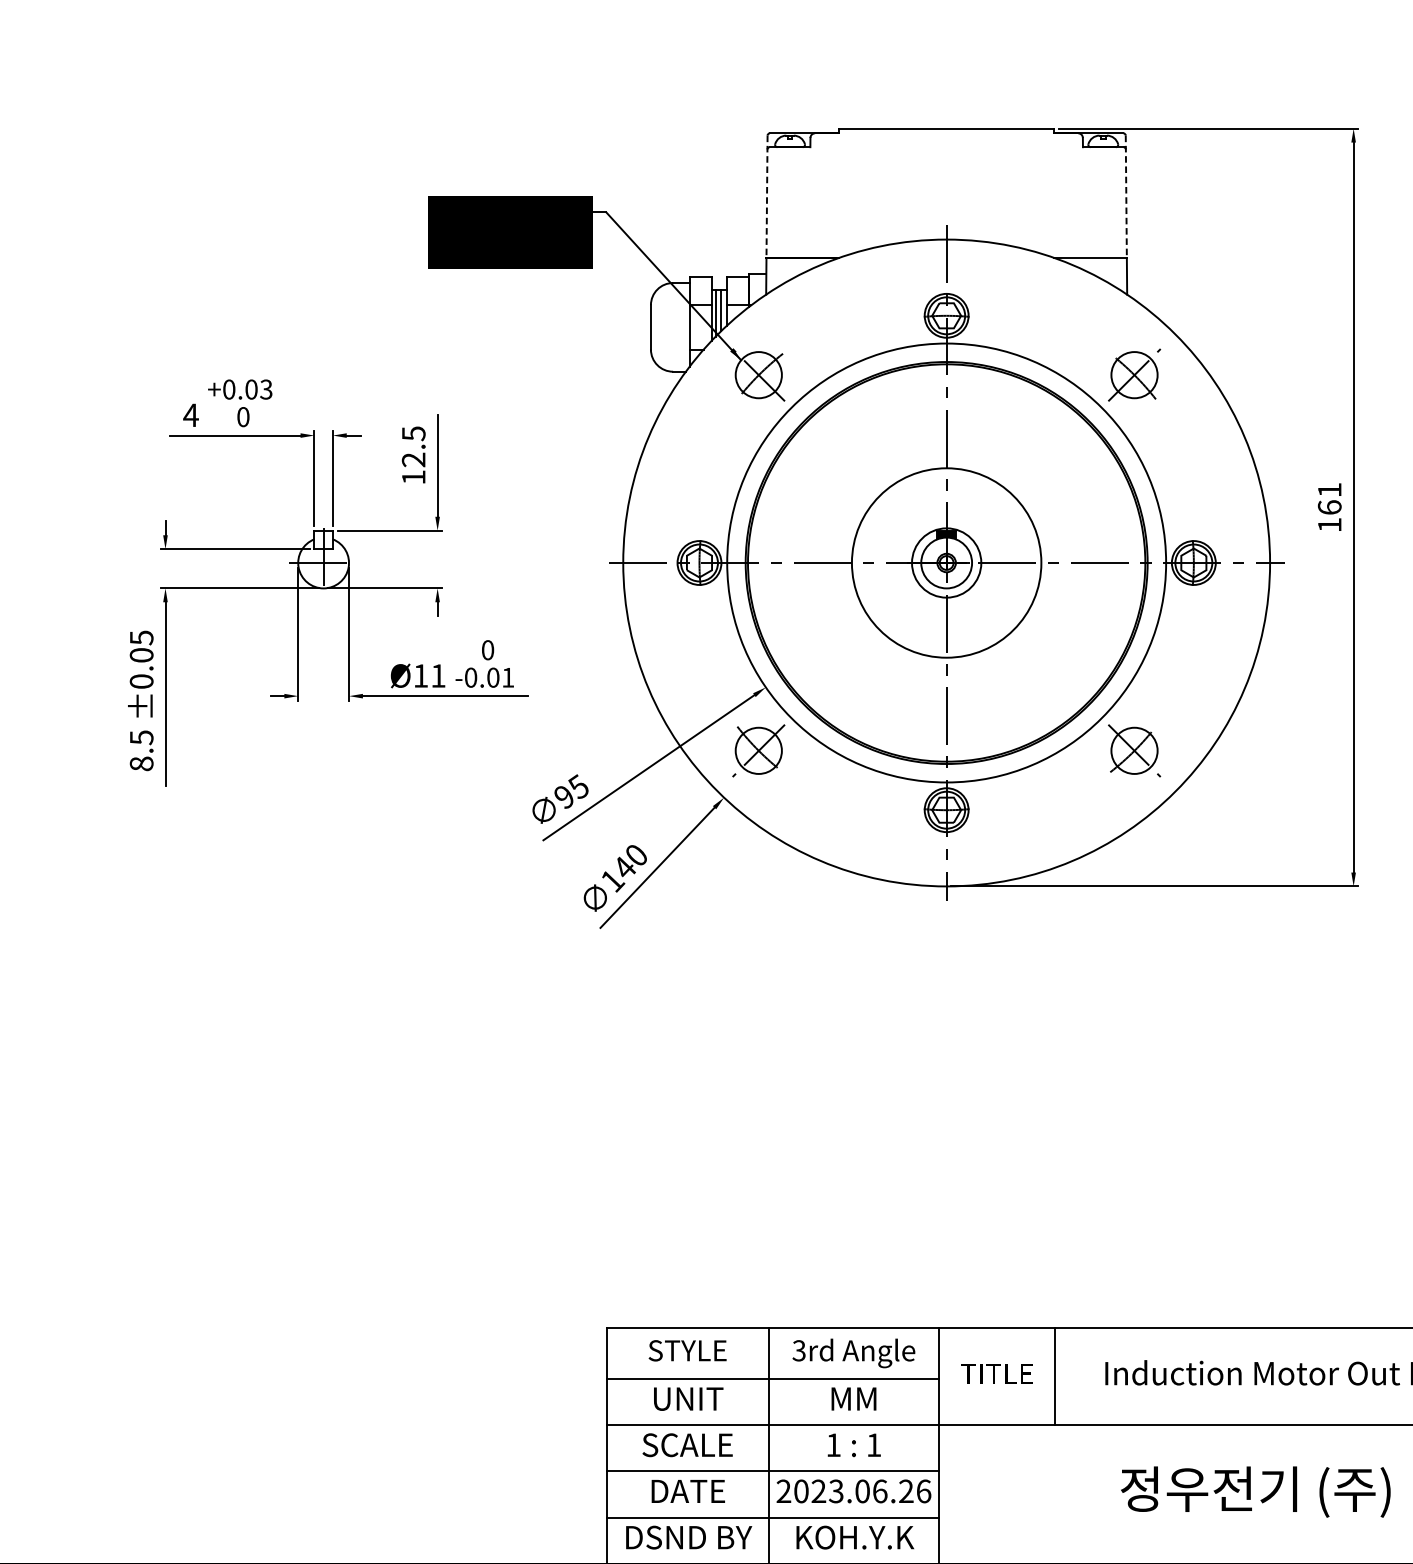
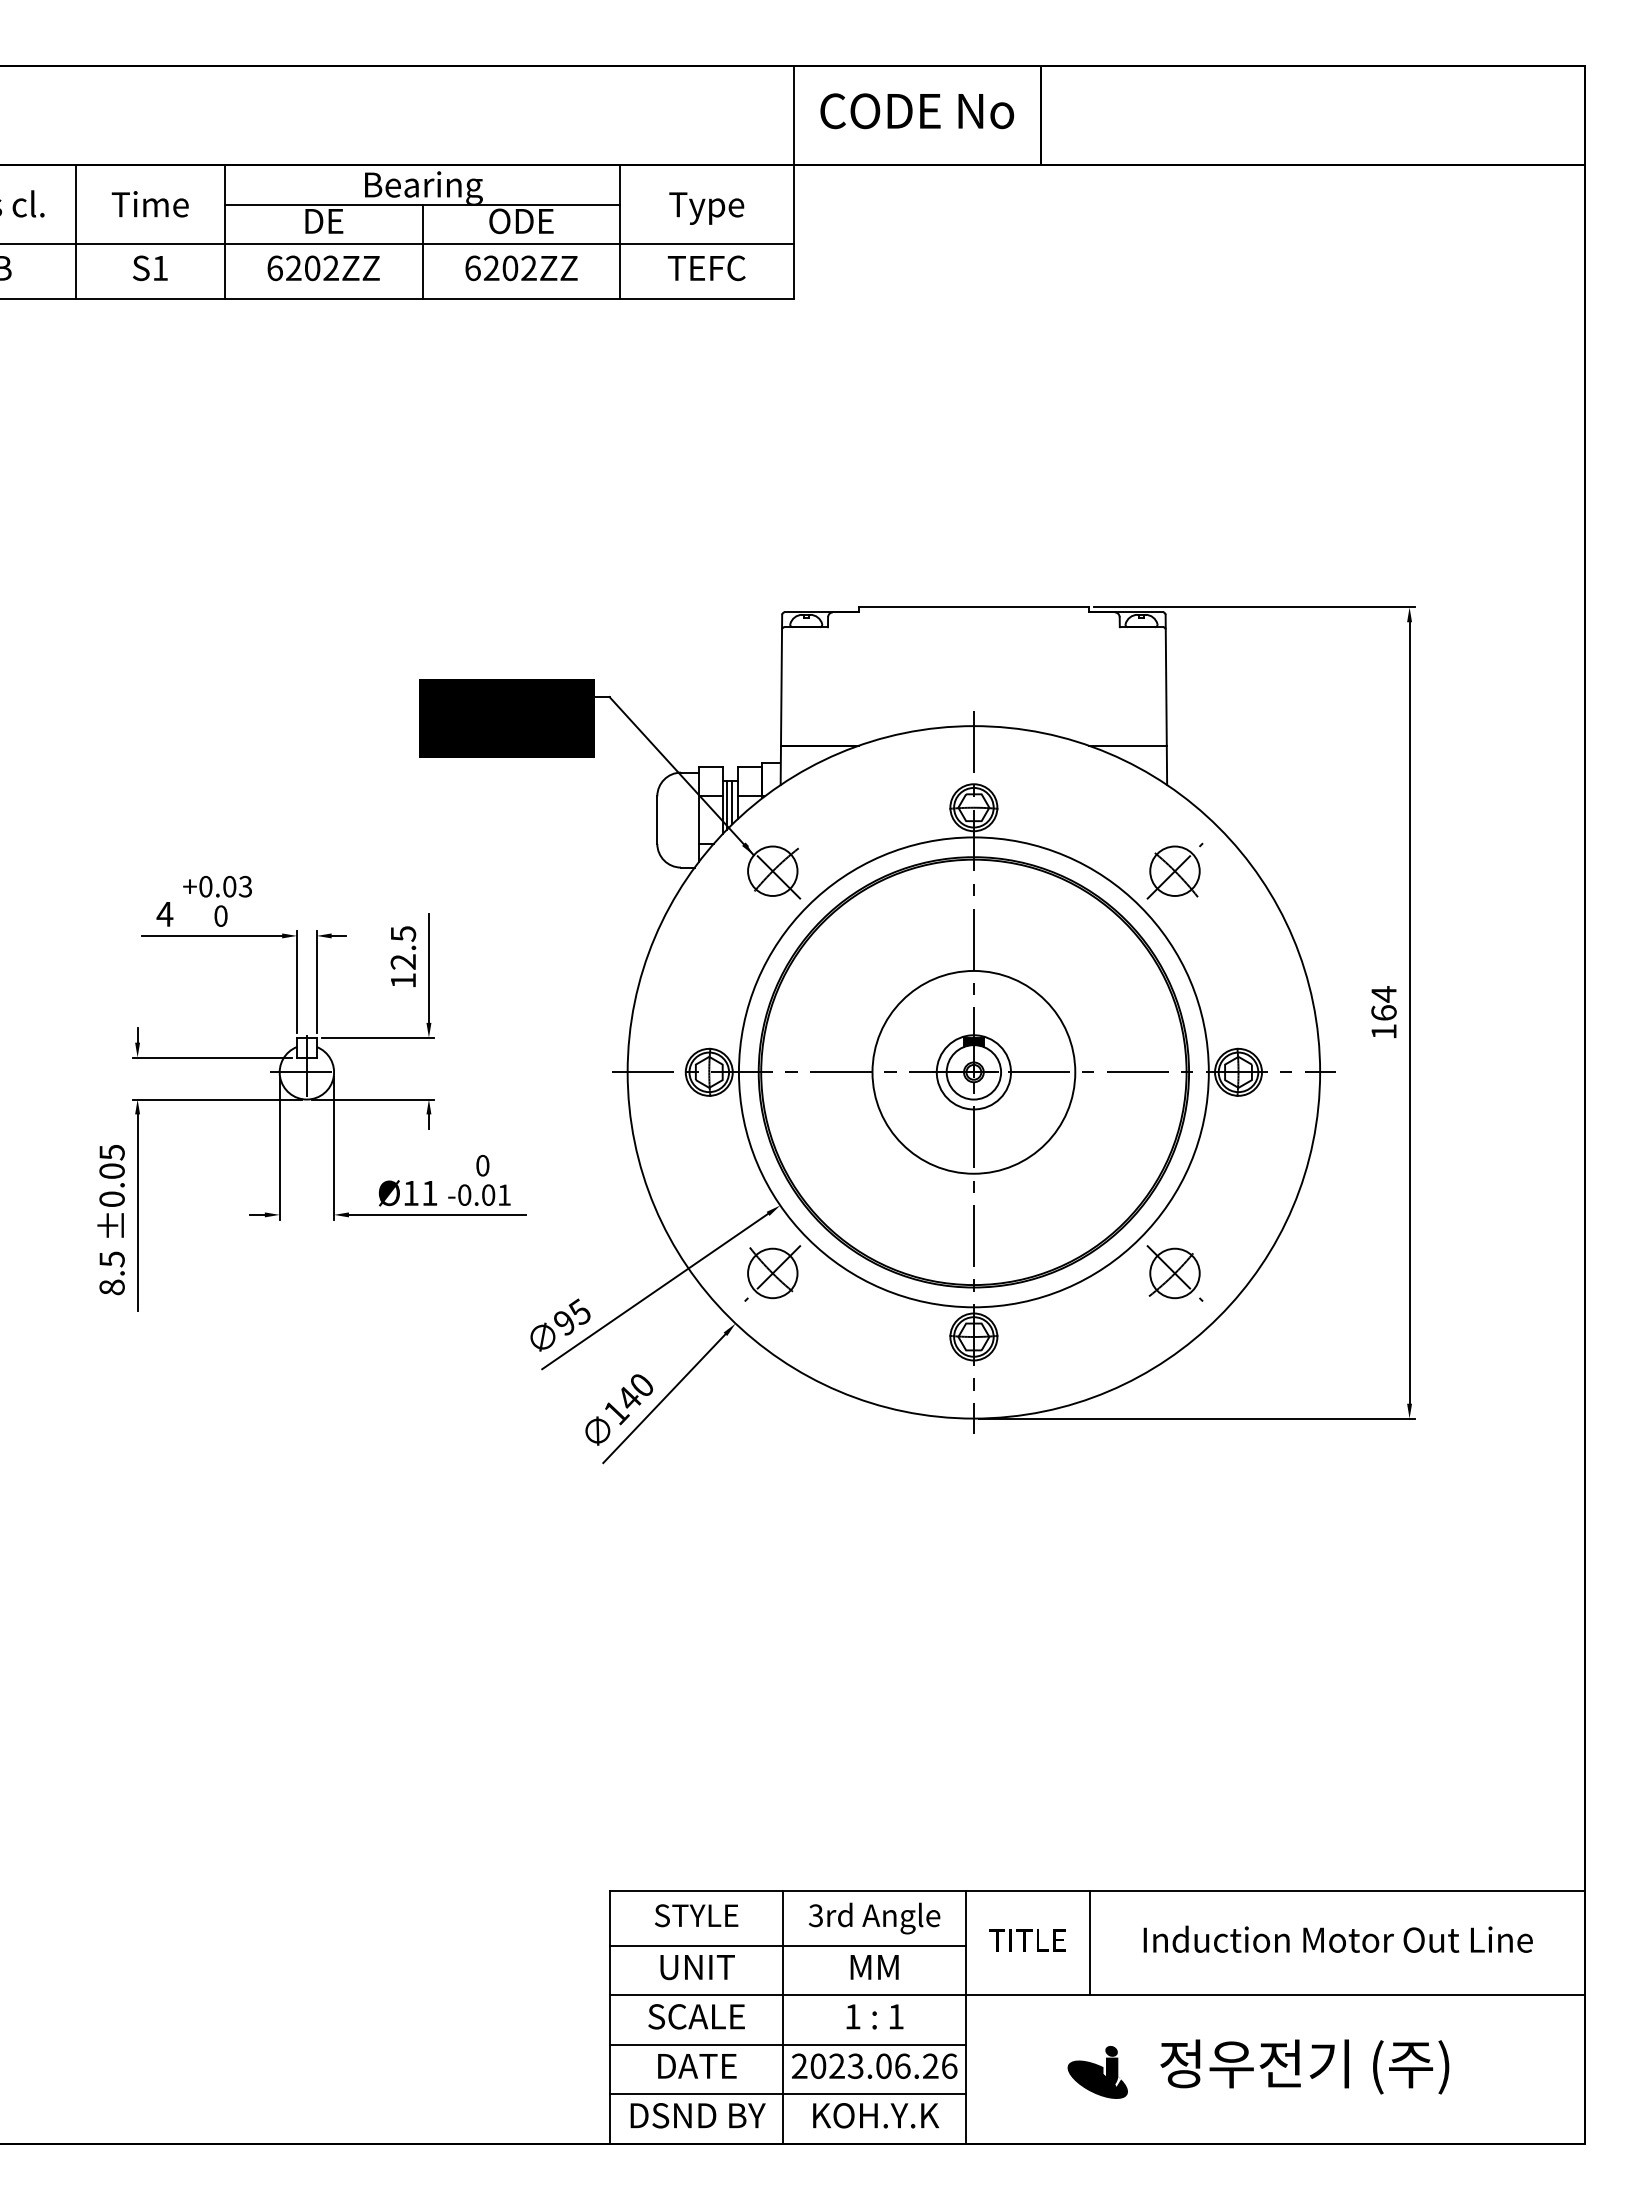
line: (766, 196) -> (781, 680), dashed -> solid
line: (1126, 196) -> (1166, 680), dashed -> solid
text: (1329, 490) -> (1383, 994), 161 -> 164
part: (1062, 1497) -> (1097, 2072), added

